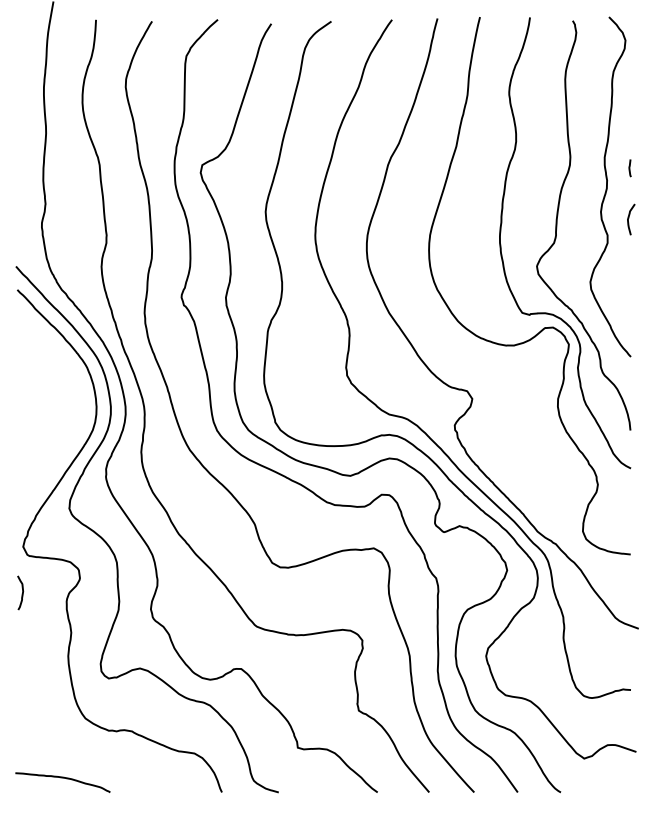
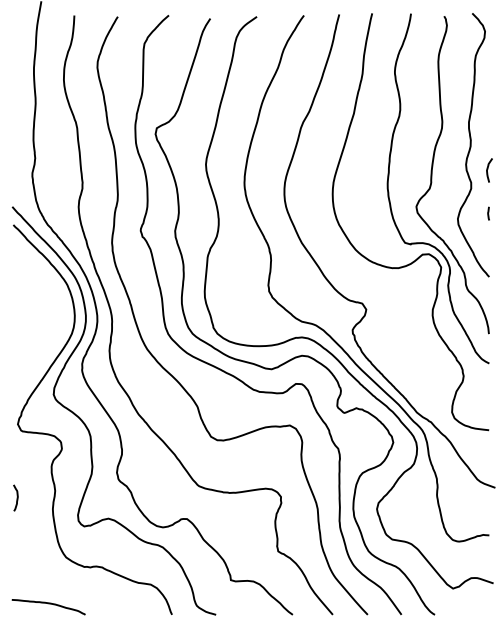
line: (629, 168) -> (488, 213), moved
curve: (22, 592) -> (17, 497), moved

